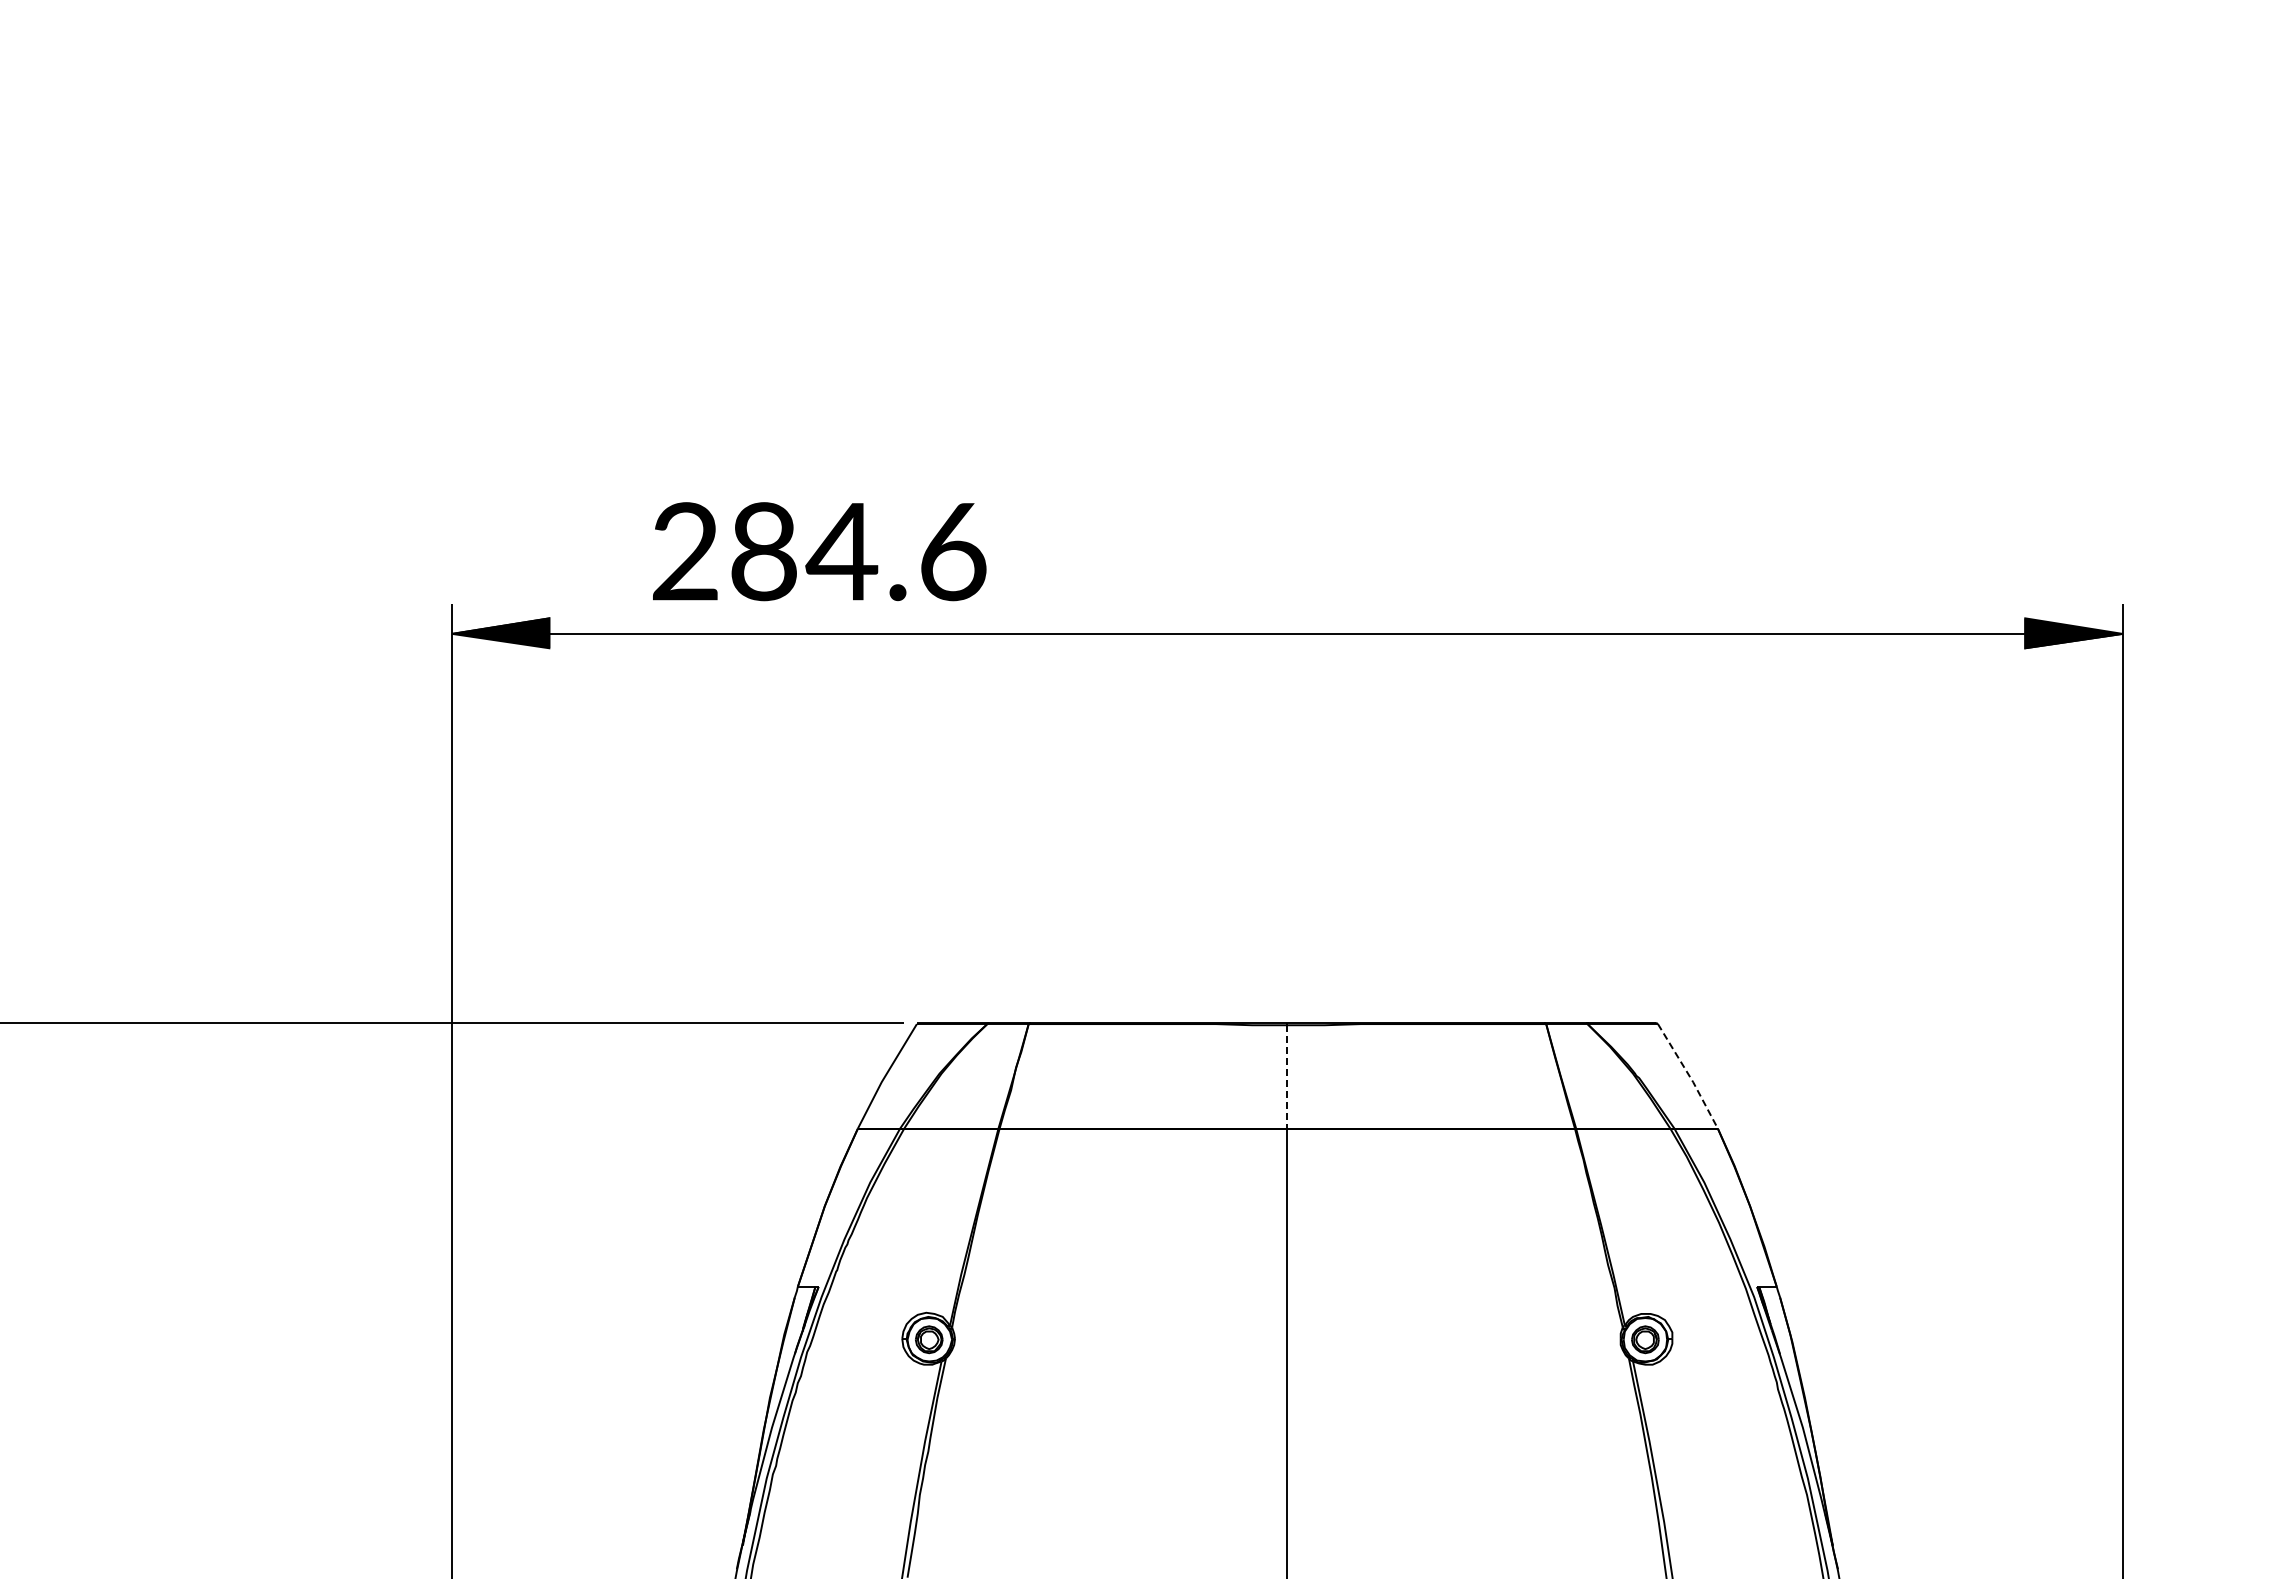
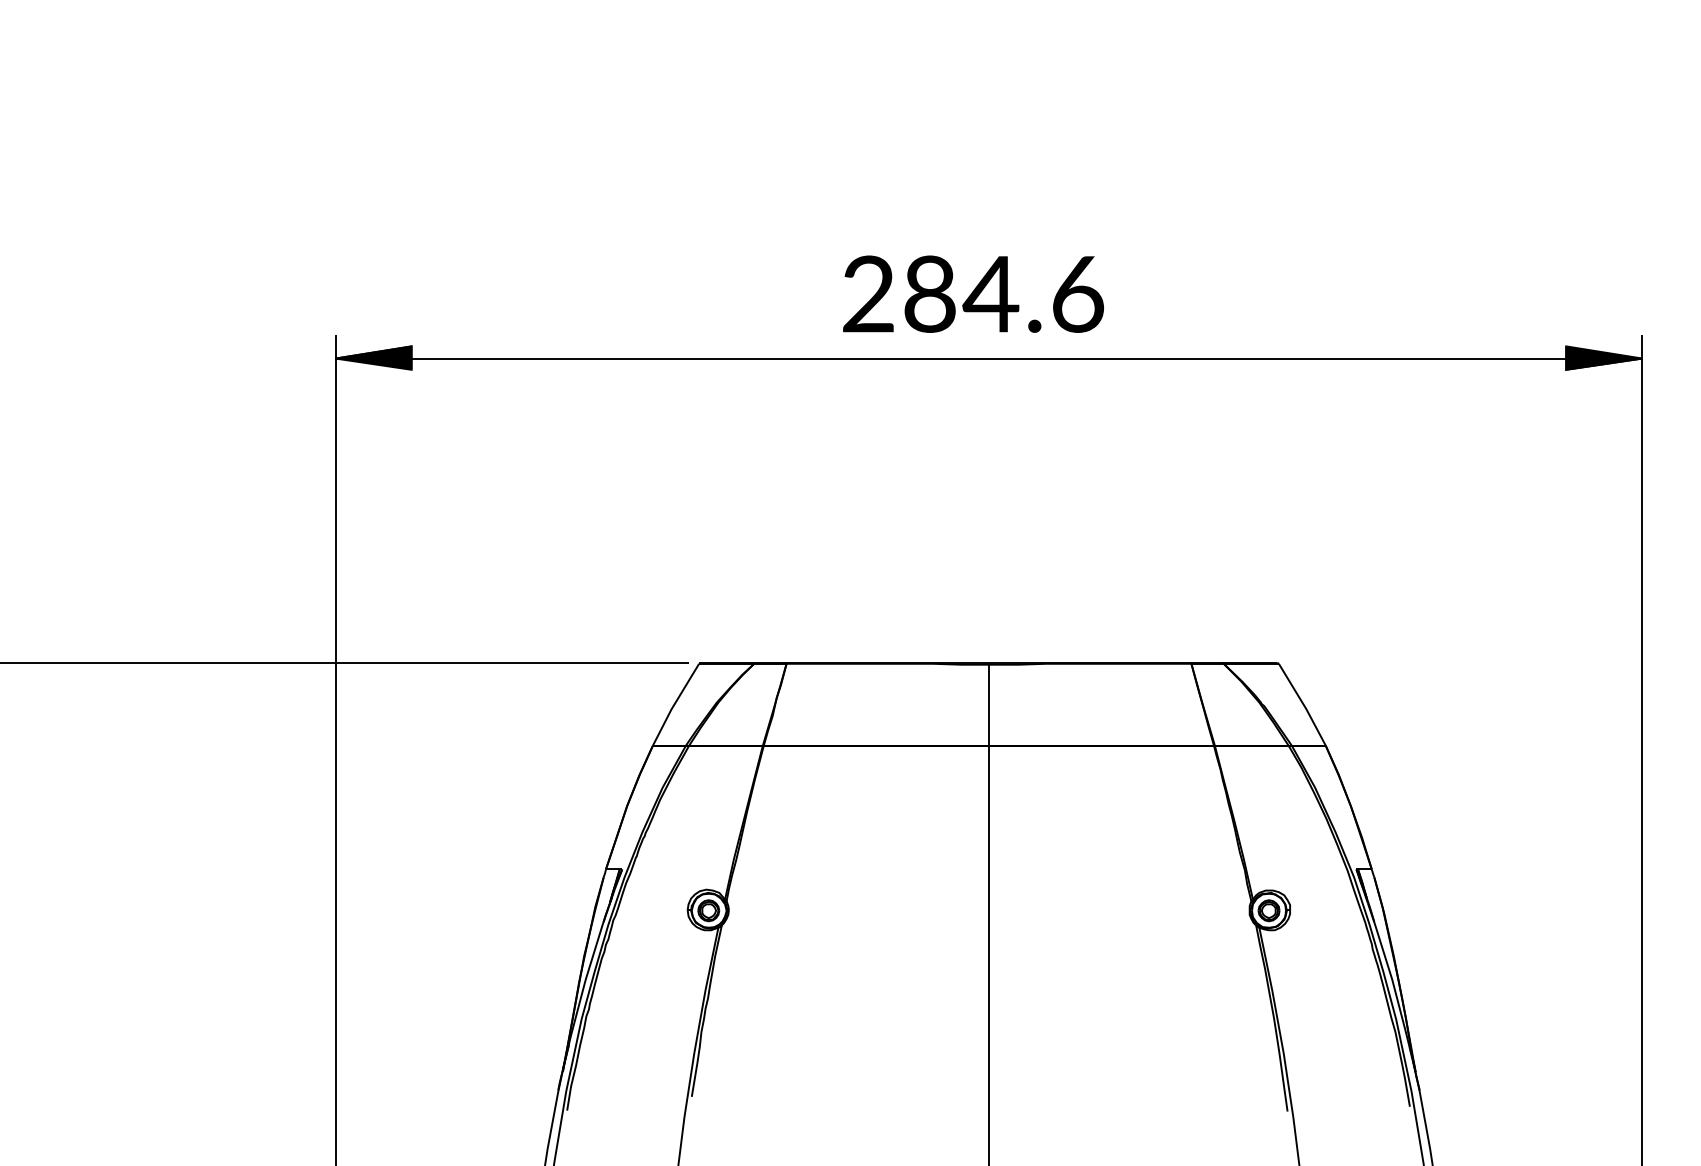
text: (819, 551) -> (973, 294), moved
line: (1689, 1076) -> (1303, 704), dashed -> solid
line: (1287, 1078) -> (989, 706), dashed -> solid

